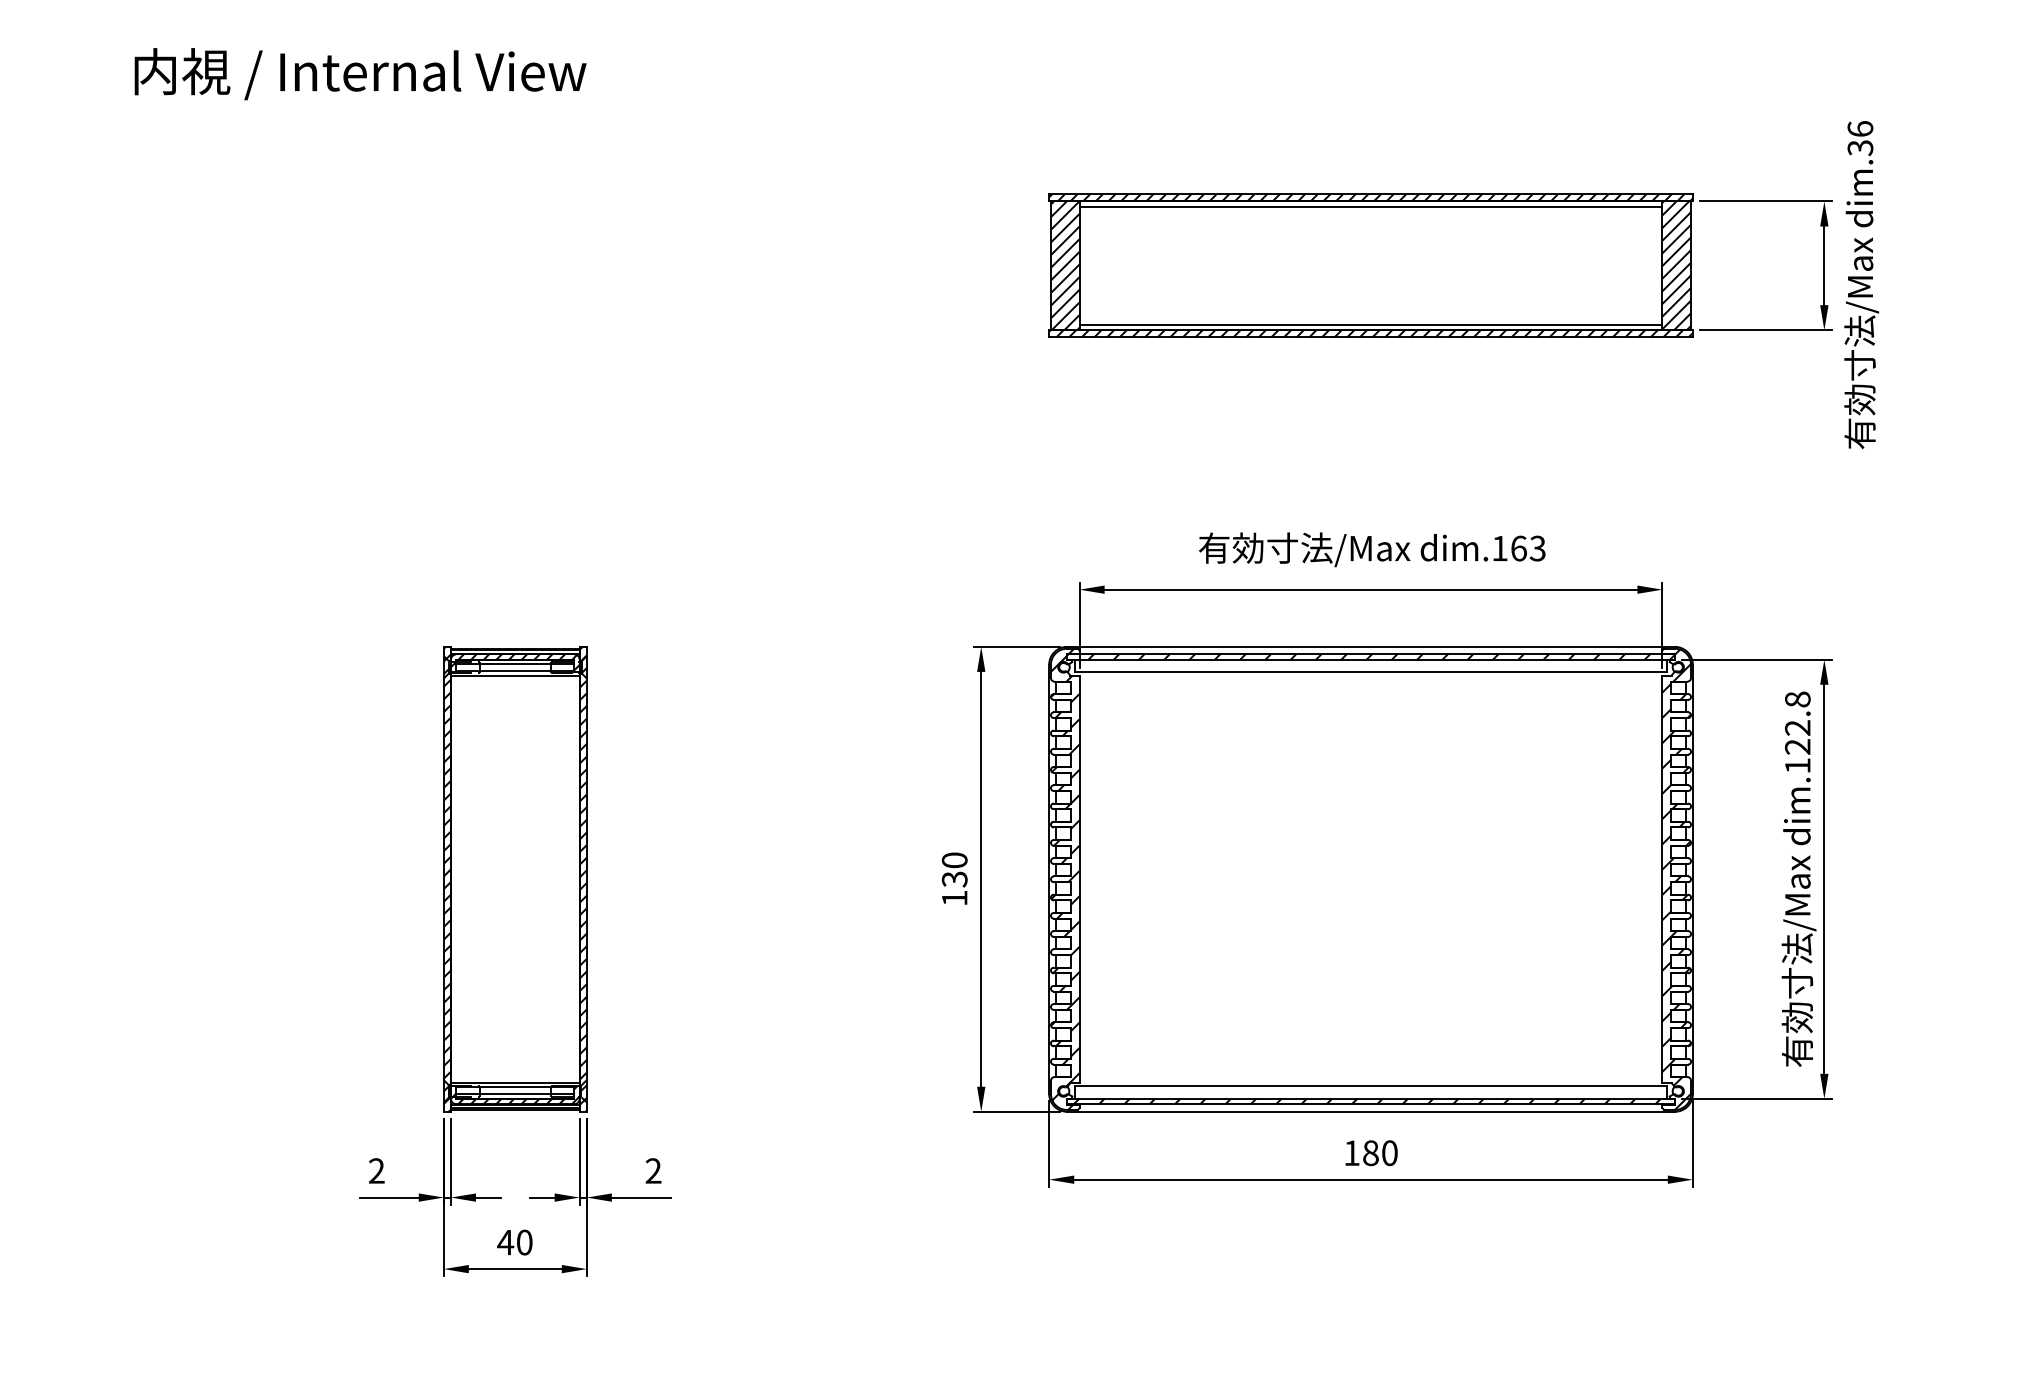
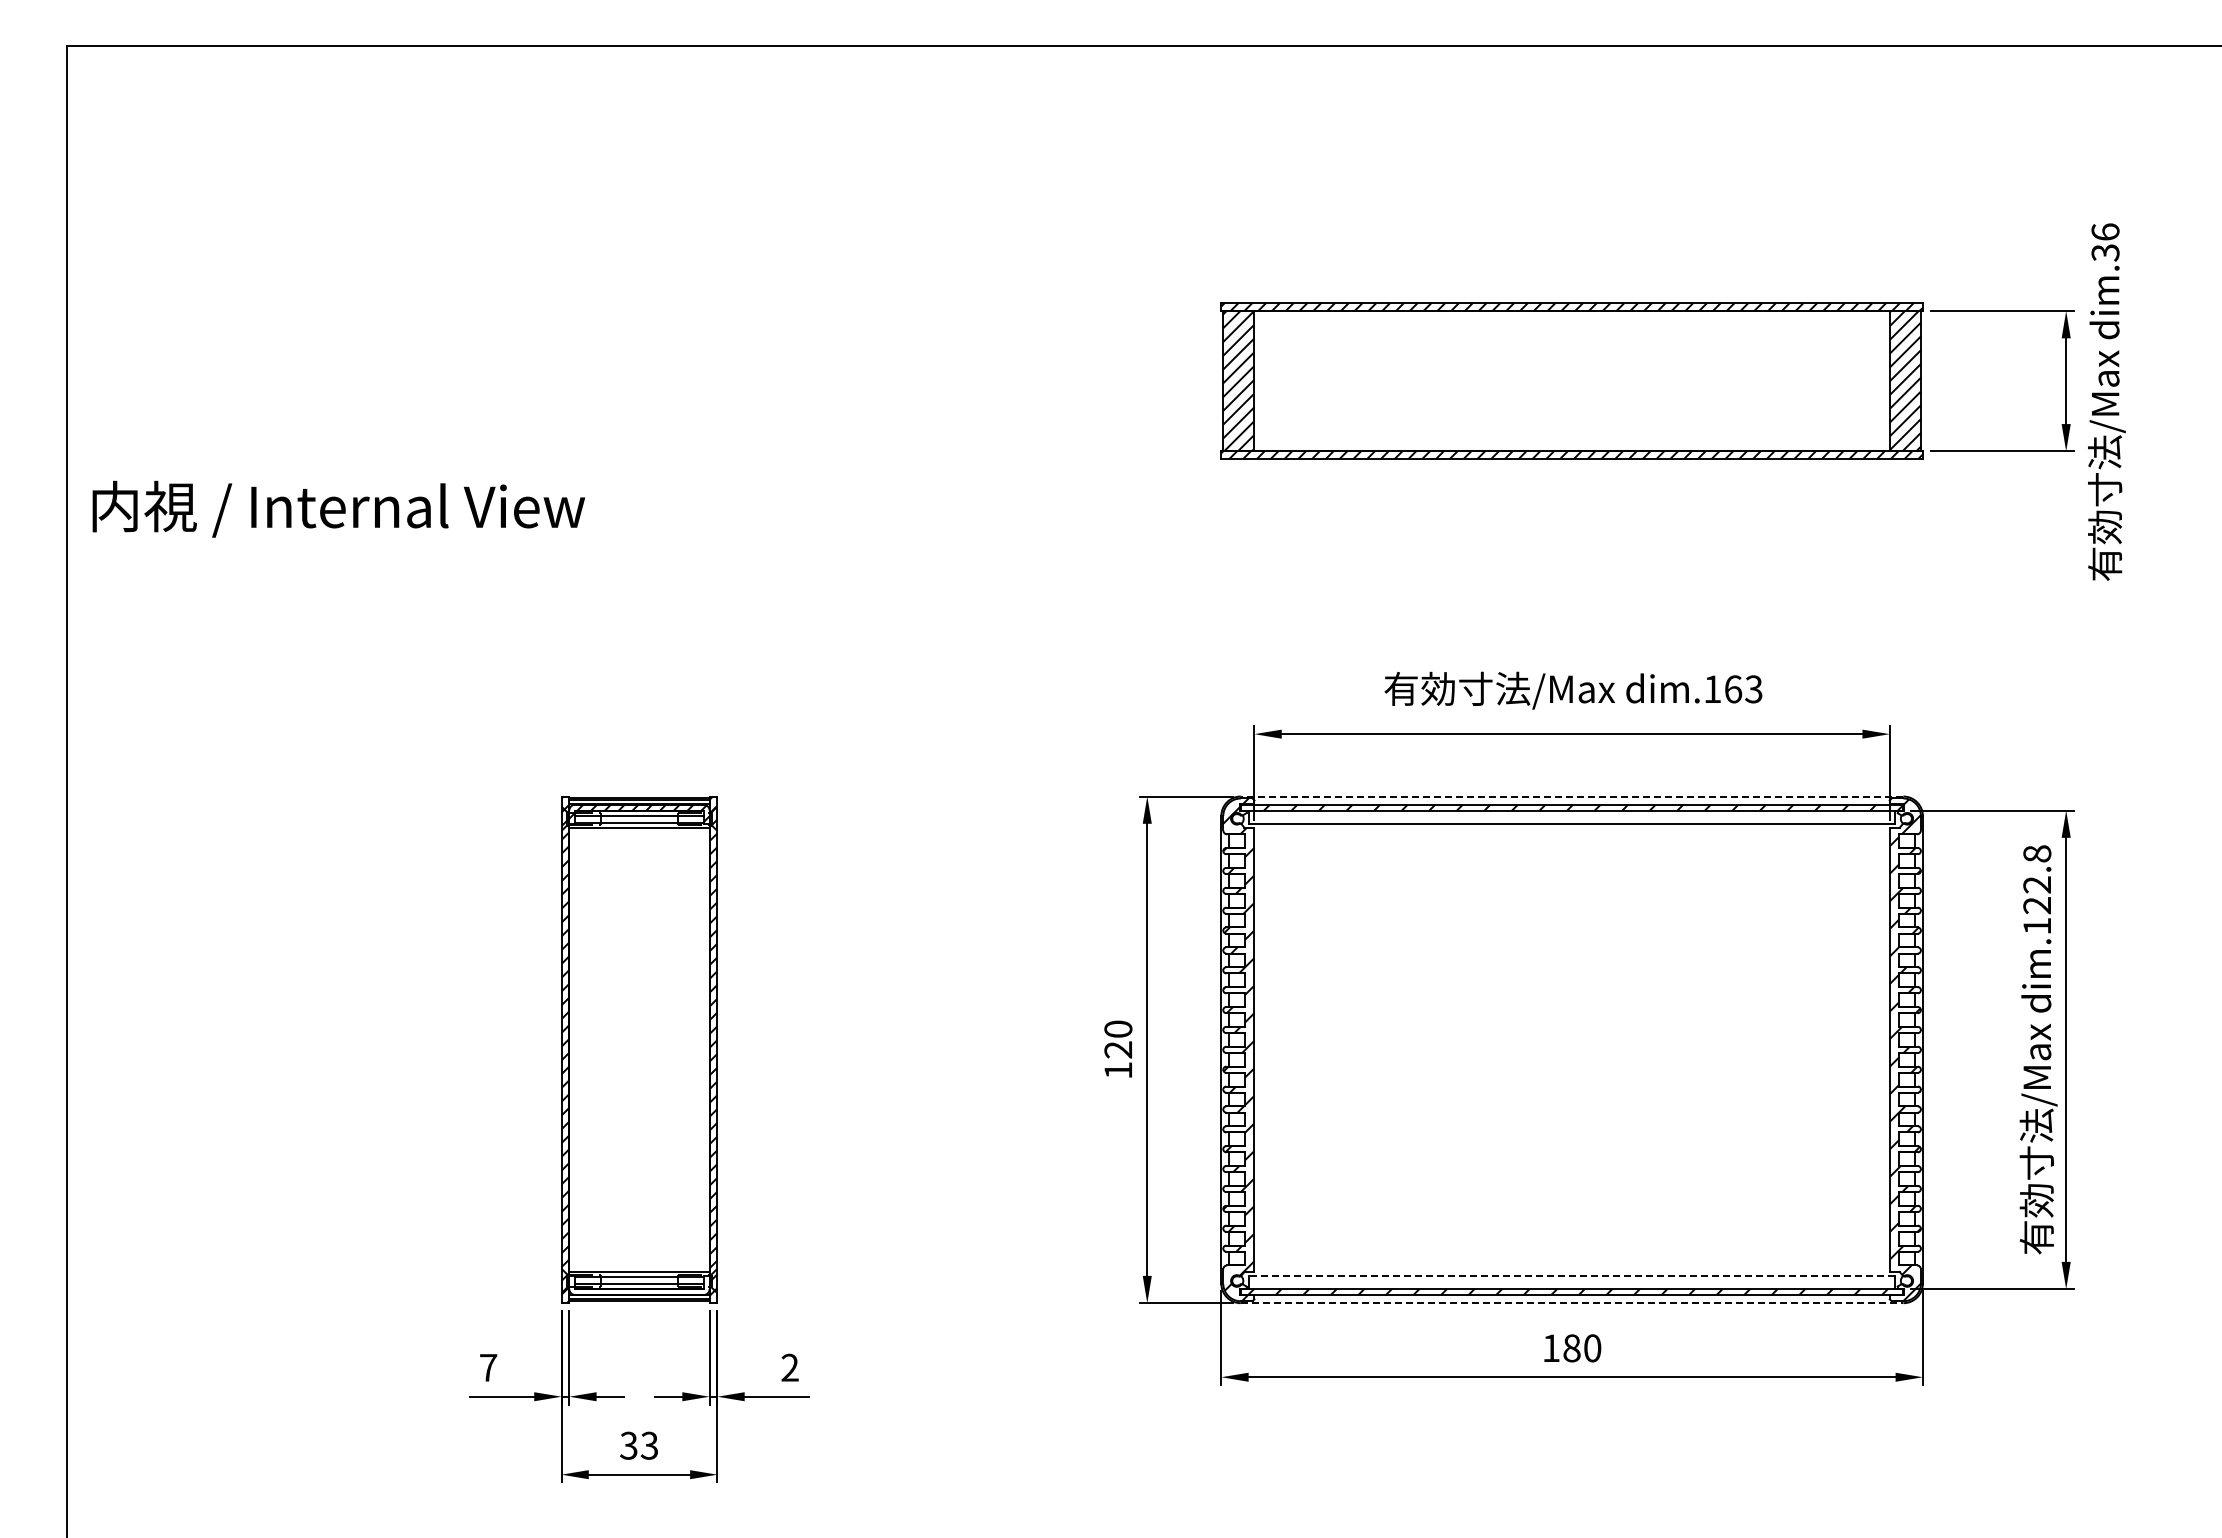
text: (360, 73) -> (338, 508), moved
line: (1370, 206) -> (1571, 316), removed
line: (1370, 324) -> (1571, 445), removed
line: (1370, 646) -> (1571, 796), solid -> dashed
text: (954, 879) -> (1118, 1049), 130 -> 120
line: (1370, 1086) -> (1571, 1275), solid -> dashed
hatch: (515, 1095) -> (639, 1285), removed
line: (1371, 1112) -> (1572, 1303), solid -> dashed
text: (376, 1170) -> (488, 1367), 2 -> 7
text: (514, 1242) -> (638, 1445), 40 -> 33

